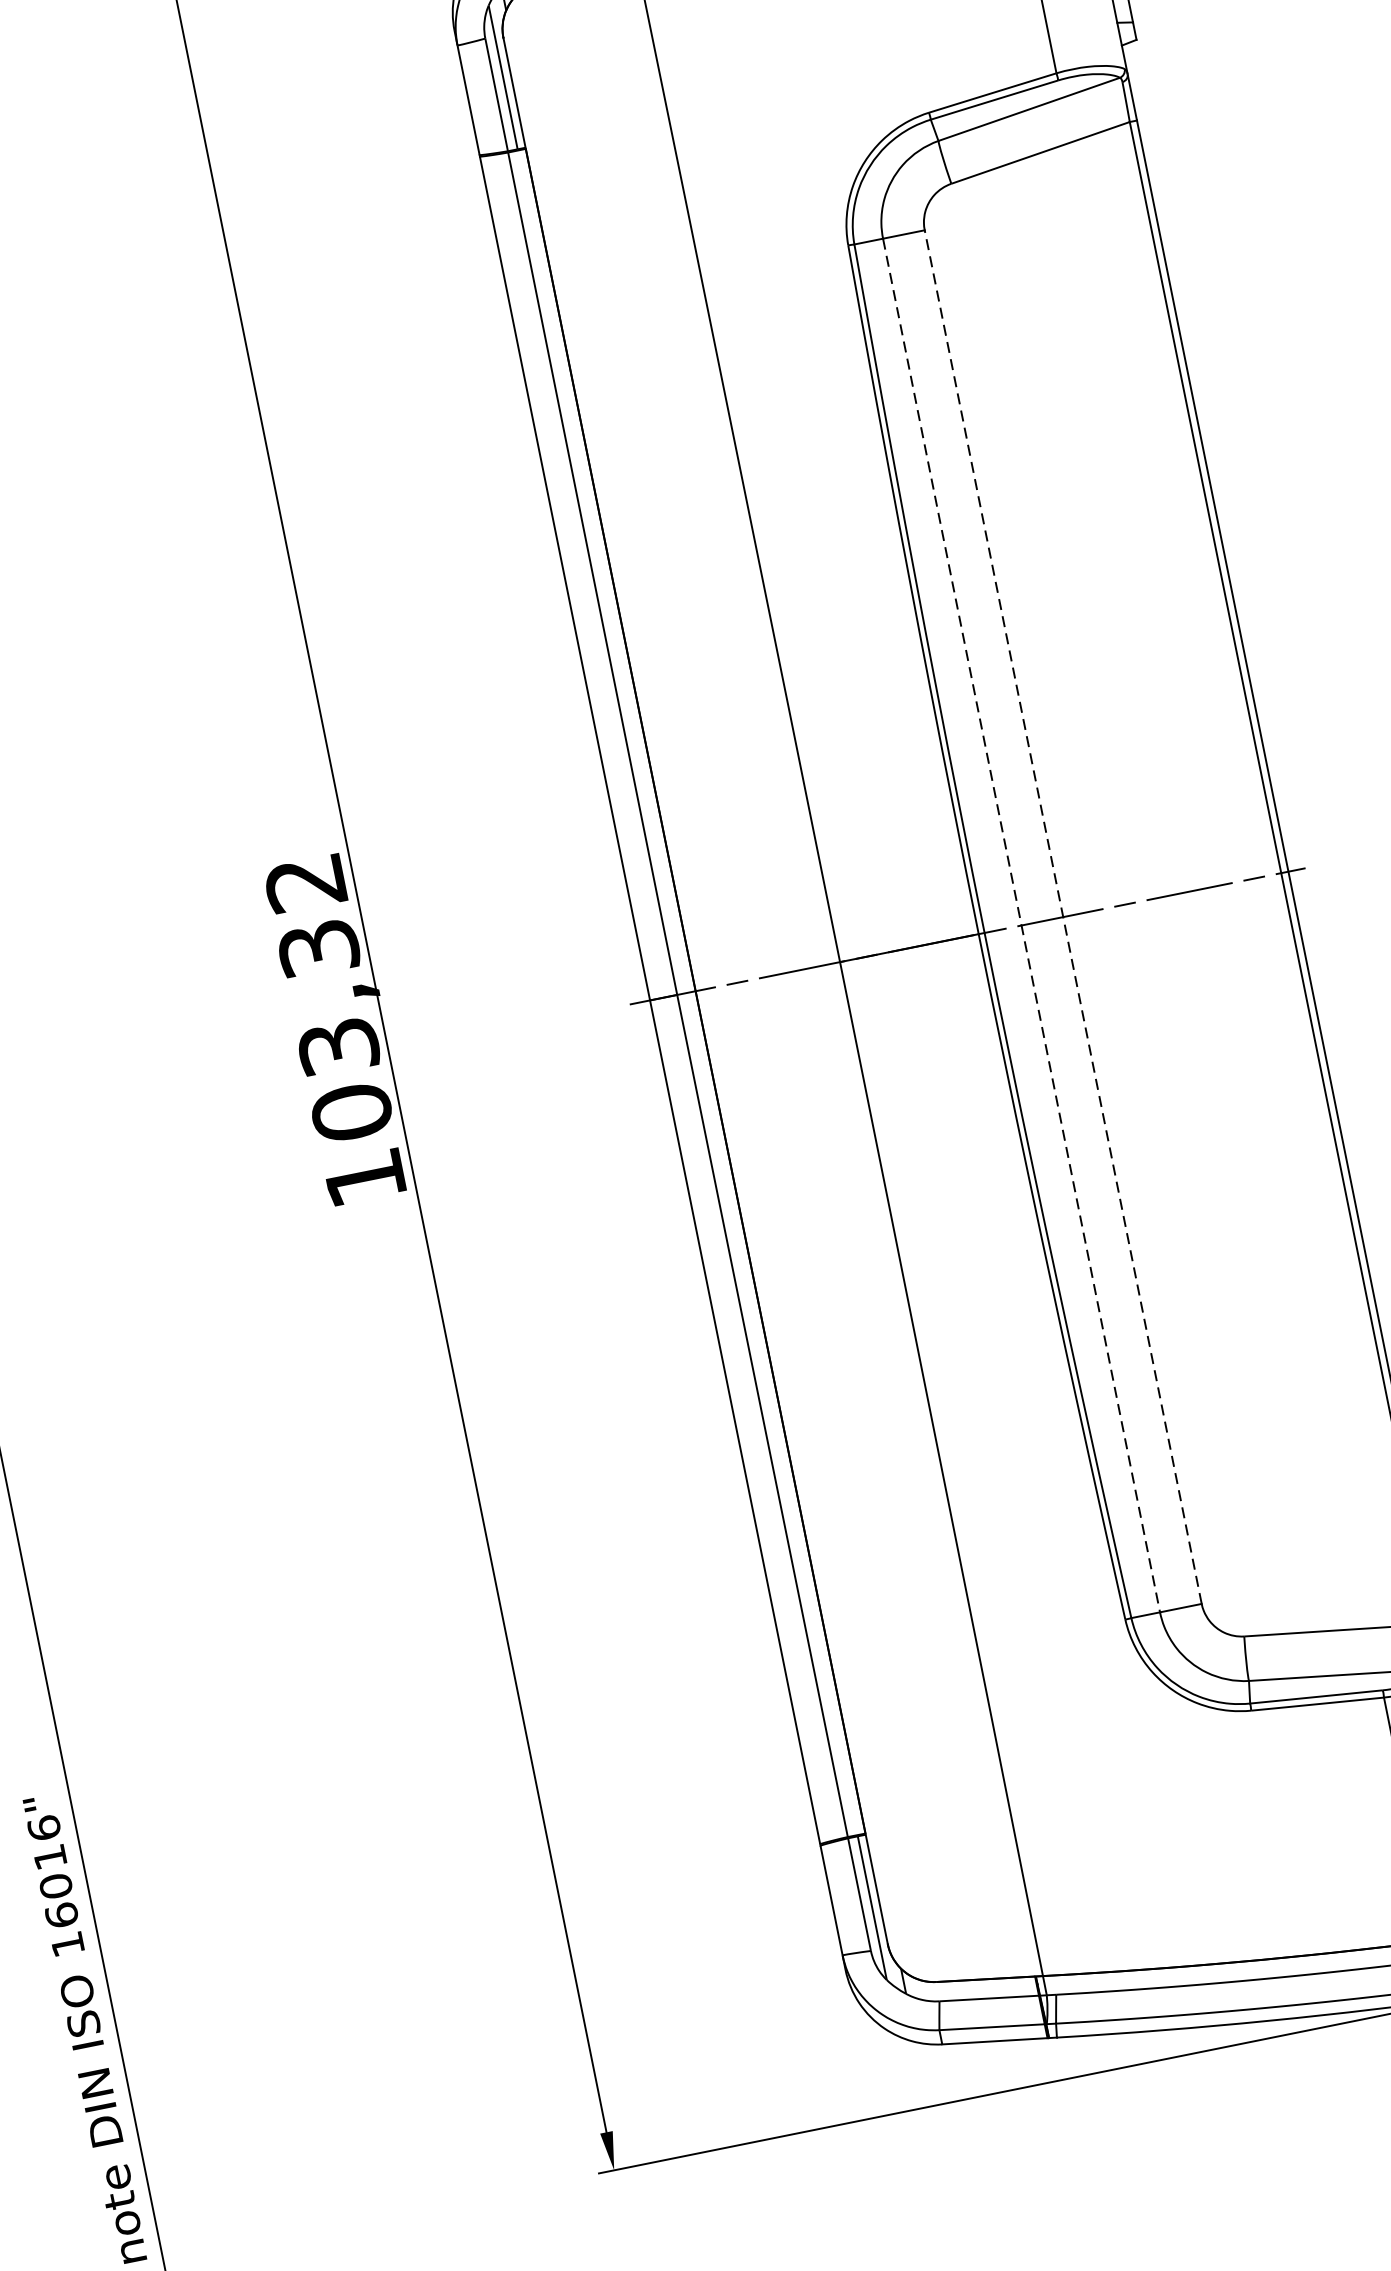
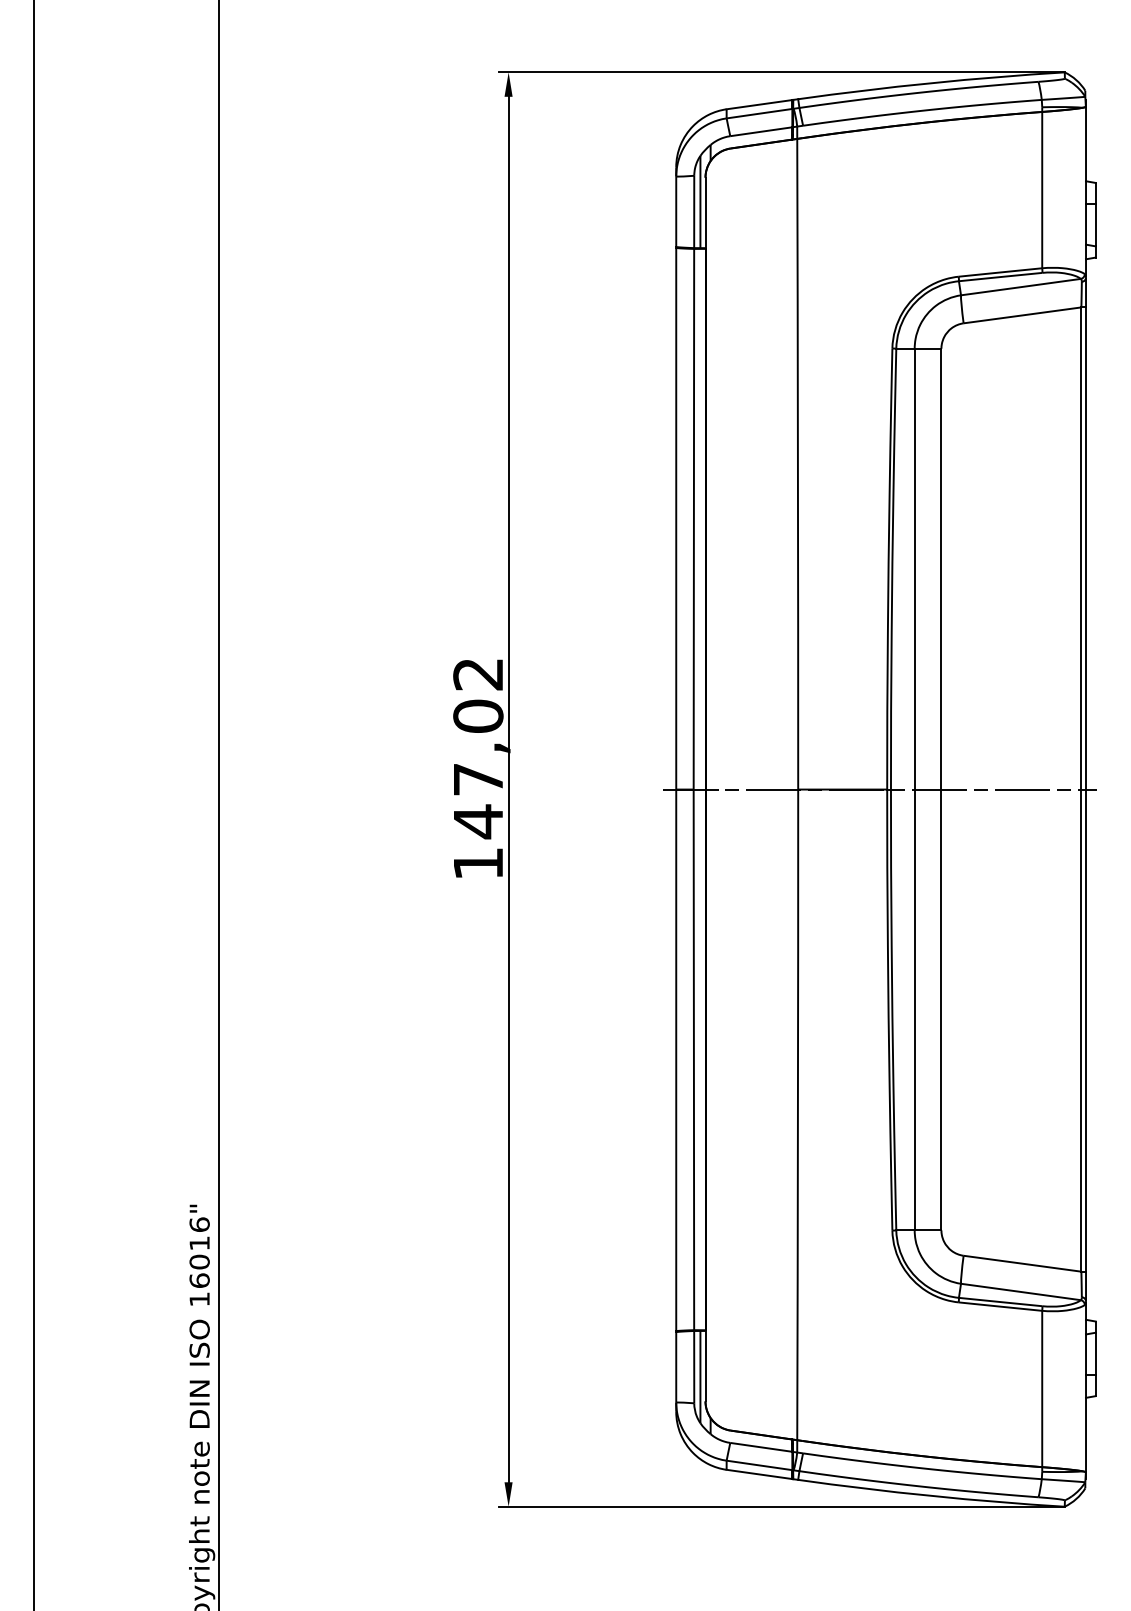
line: (1063, 917) -> (941, 789), dashed -> solid
line: (1021, 925) -> (914, 789), dashed -> solid
text: (335, 1031) -> (478, 769), 103,32 -> 147,02

